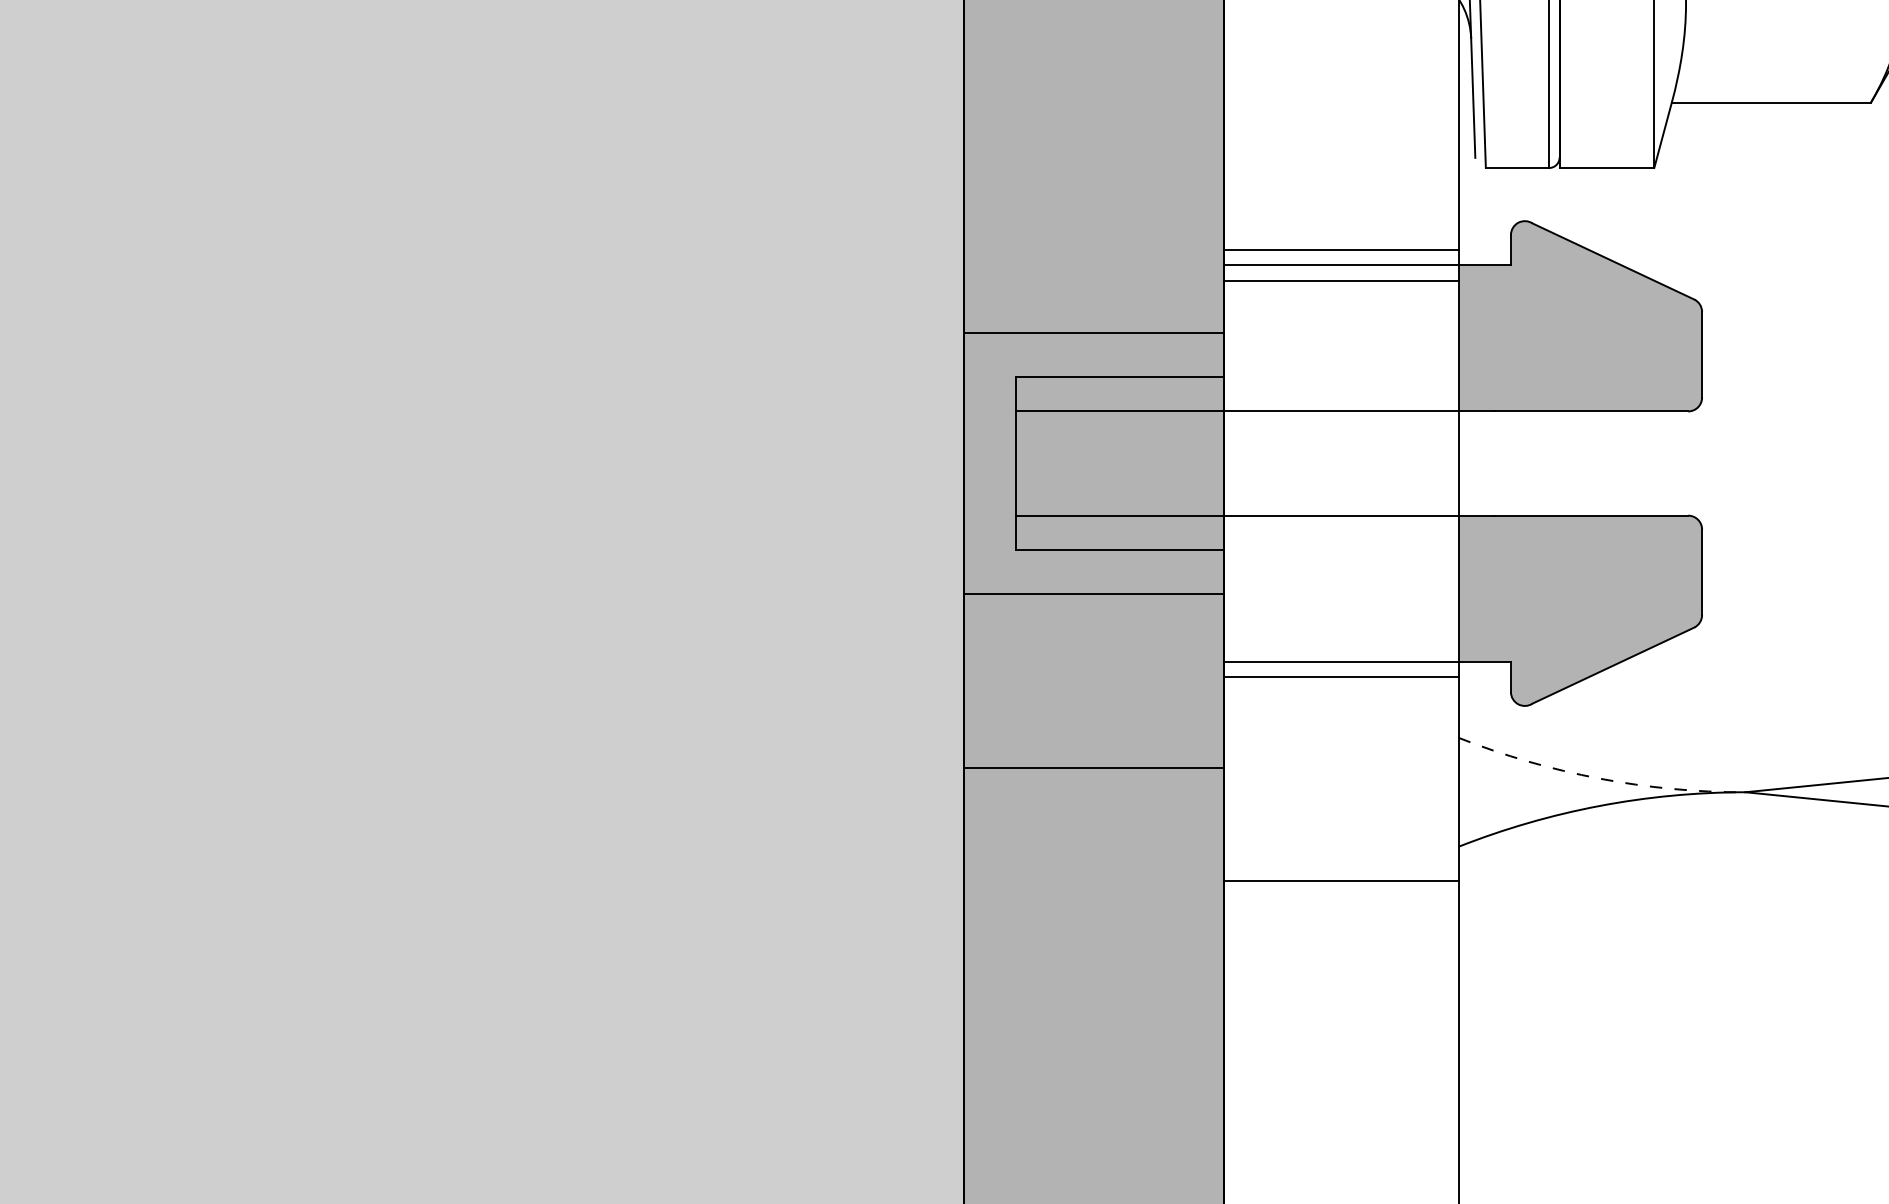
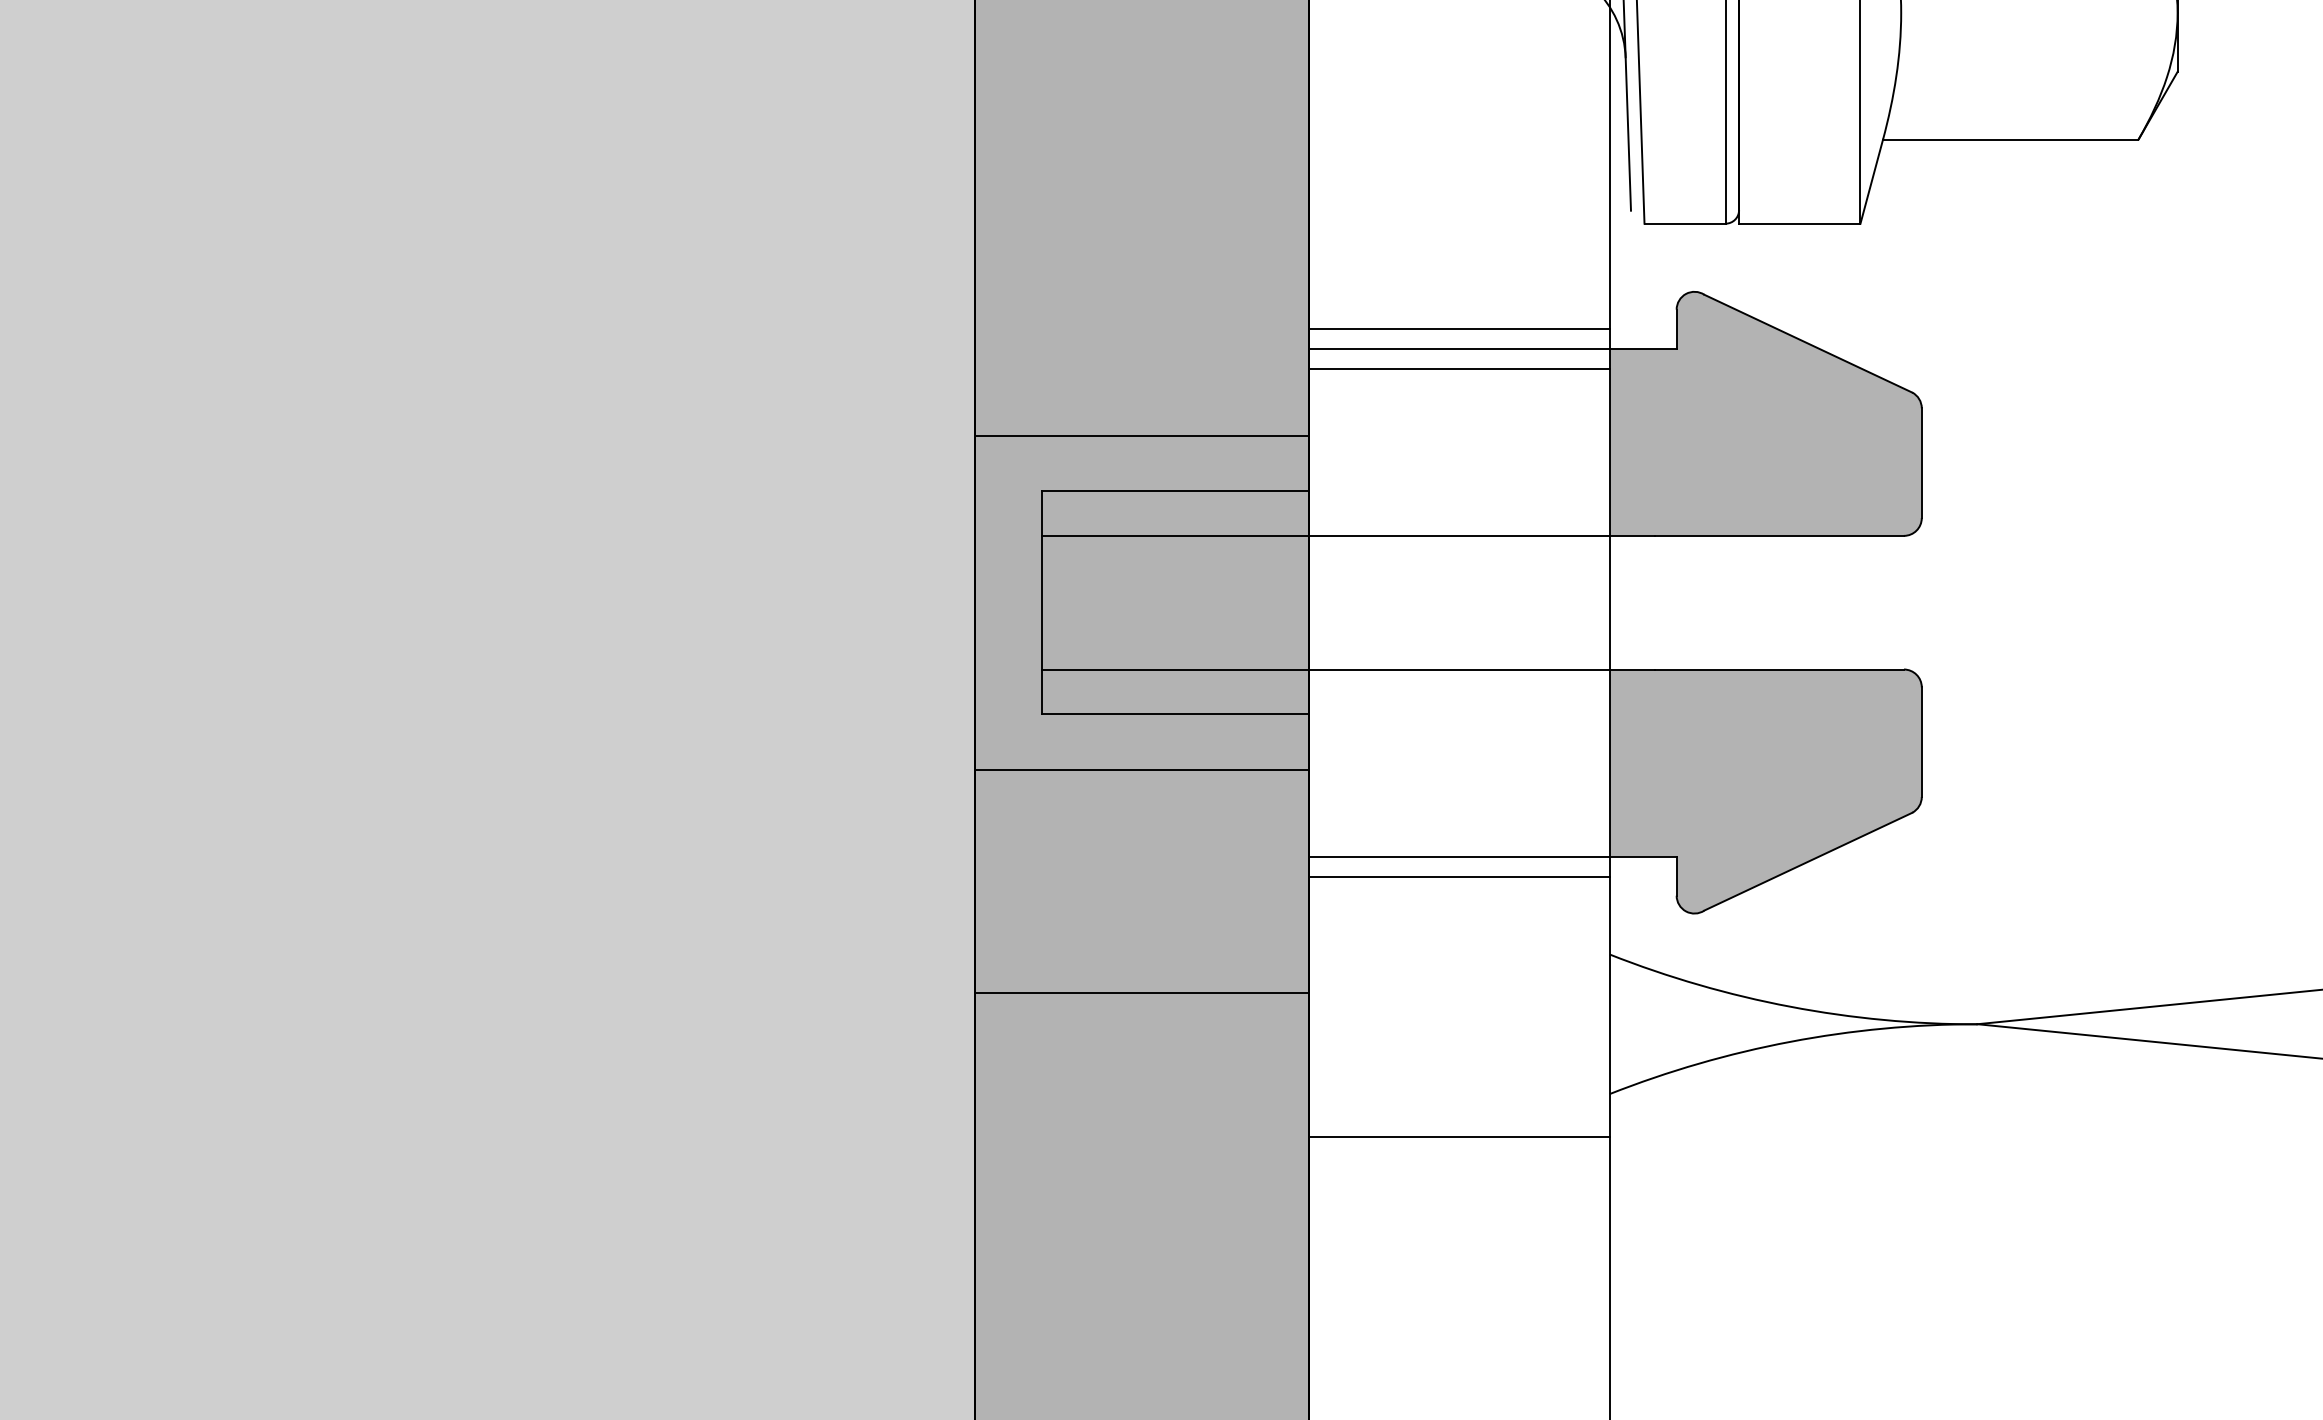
arc: (1599, 778) -> (1790, 1006), dashed -> solid

